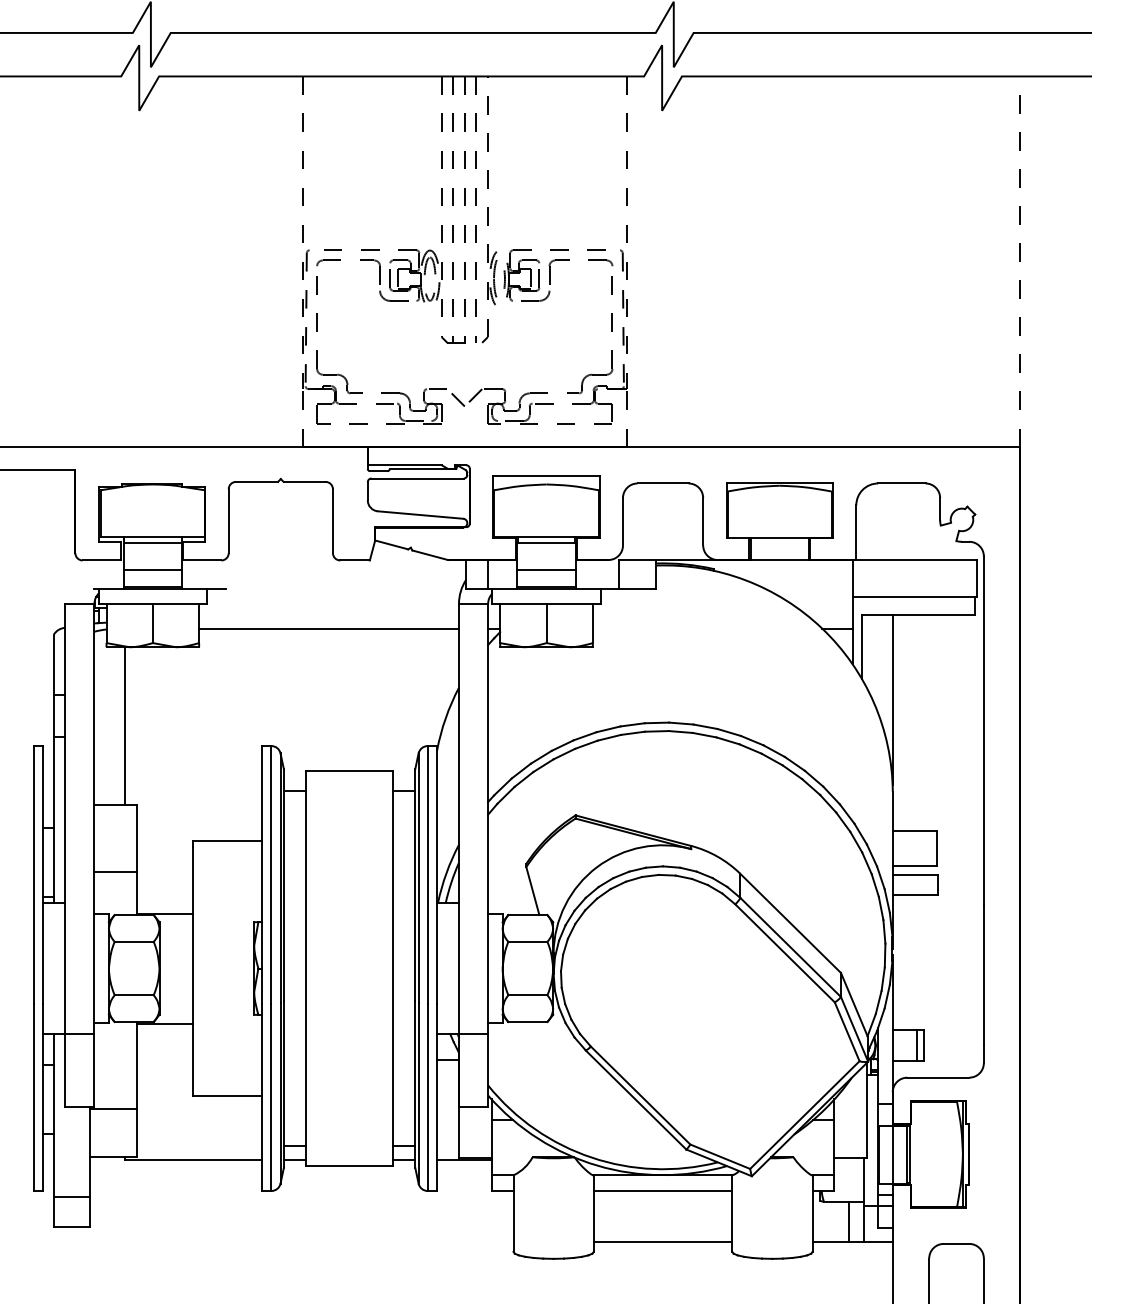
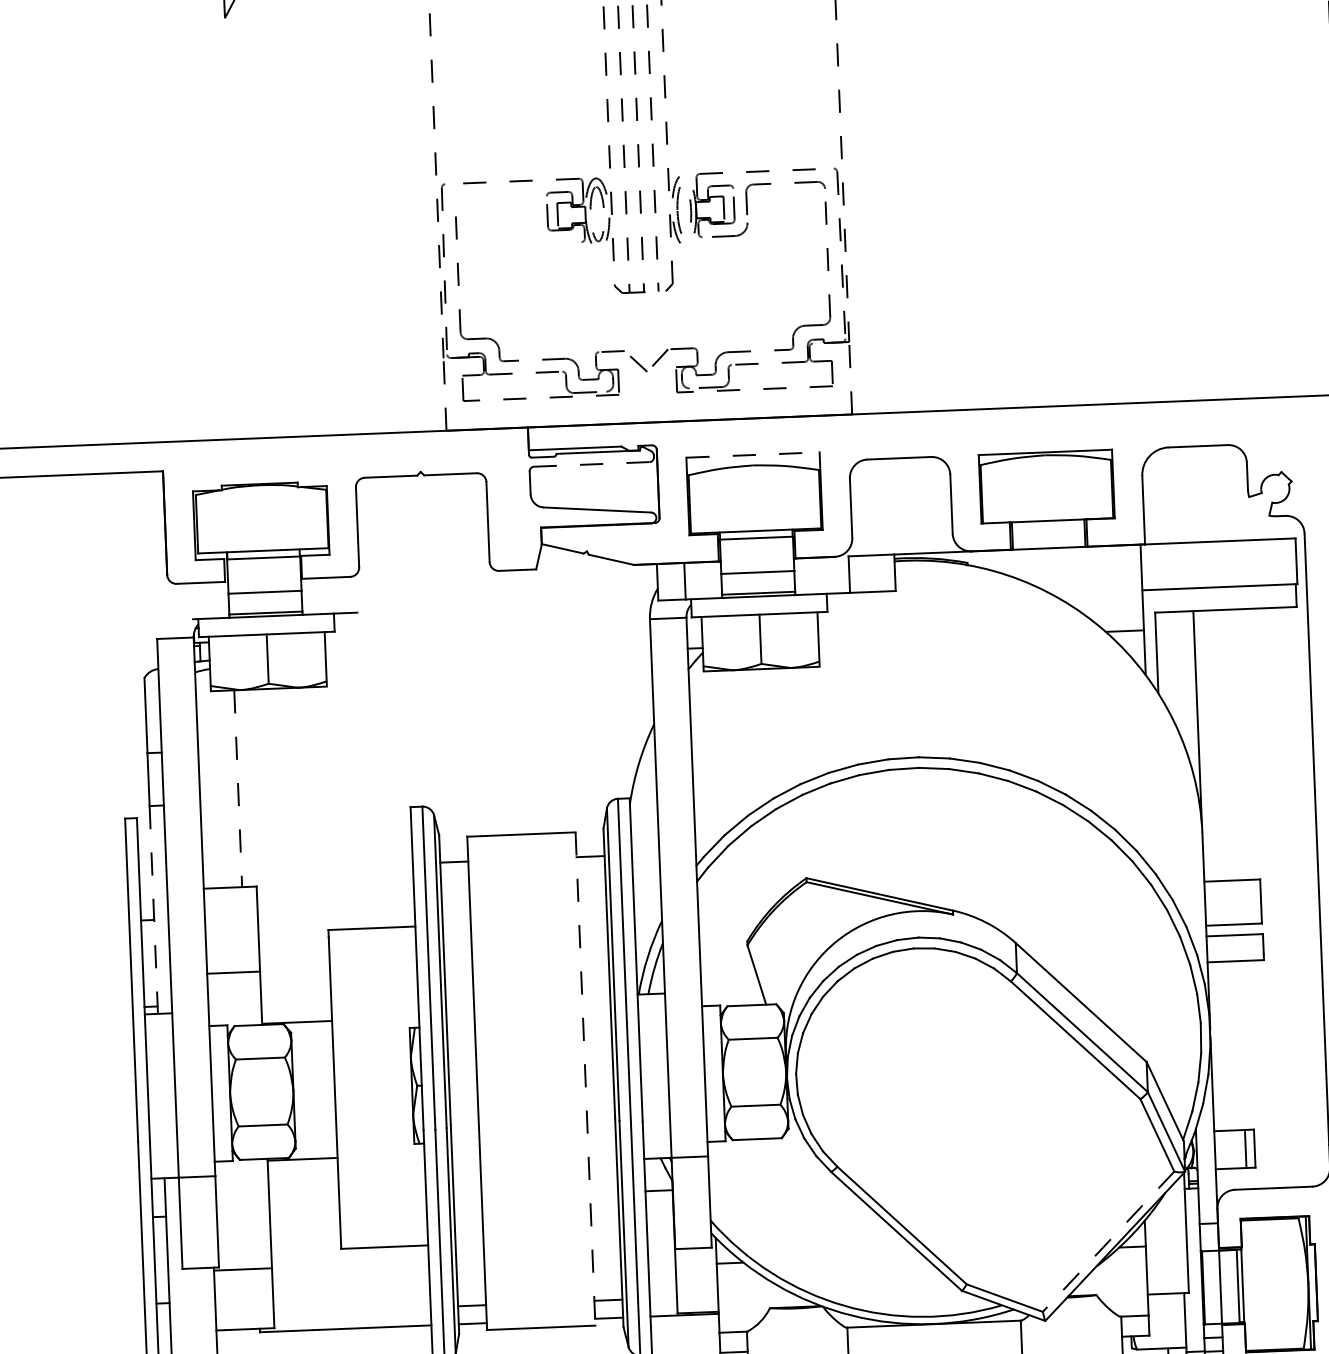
part: (379, 280) -> (534, 218), removed
line: (546, 476) -> (753, 455), solid -> dashed
line: (417, 478) -> (591, 464), solid -> dashed
line: (328, 628) -> (487, 656), removed
line: (125, 725) -> (238, 788), solid -> dashed
line: (53, 820) -> (153, 910), solid -> dashed
line: (392, 969) -> (585, 1080), solid -> dashed
line: (804, 1115) -> (1108, 1242), solid -> dashed
line: (662, 1191) -> (934, 1344), removed

